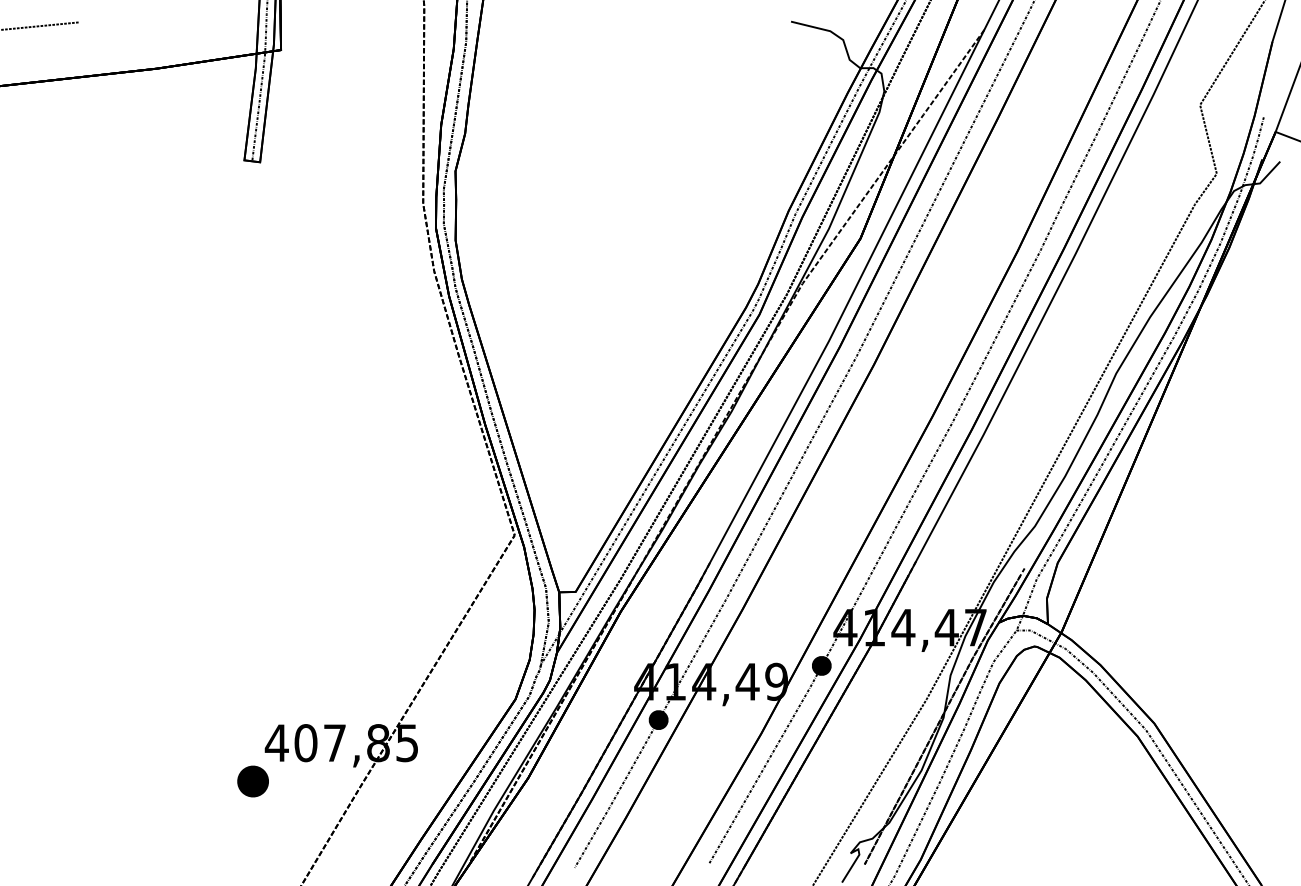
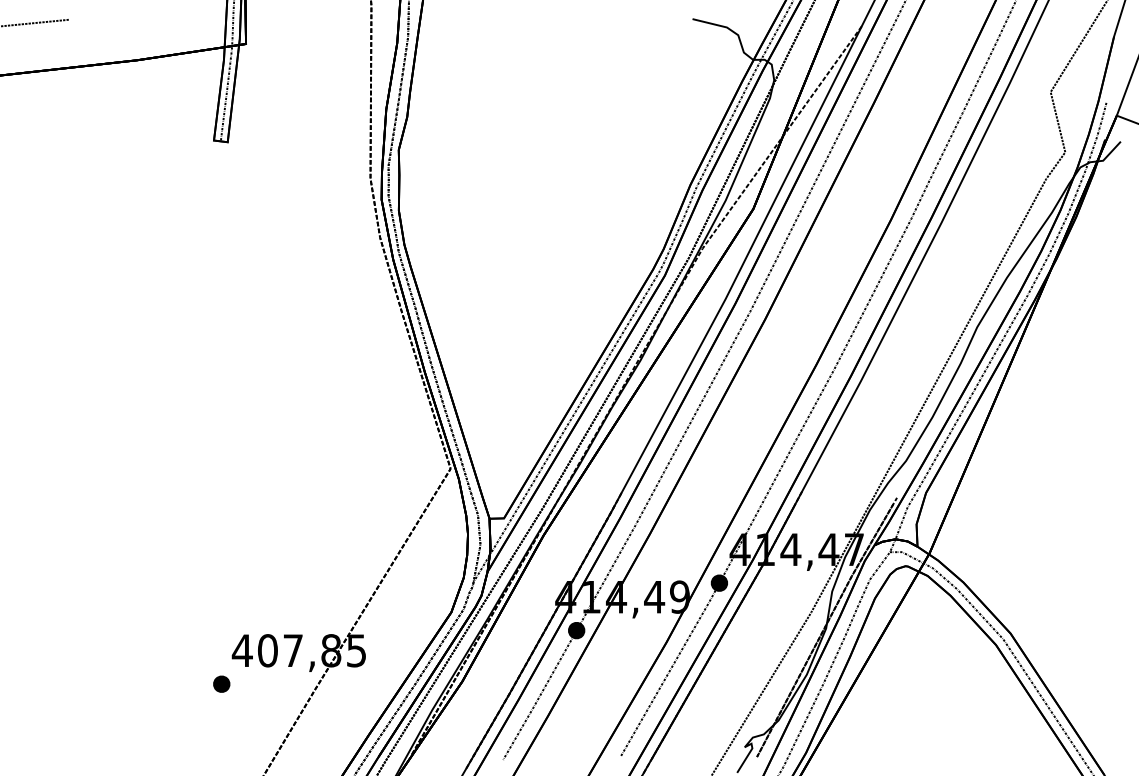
part: (253, 780) -> (221, 683), size x0.62

